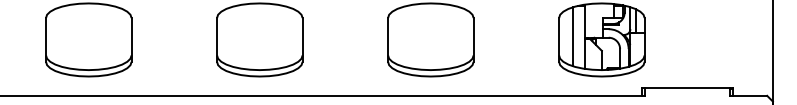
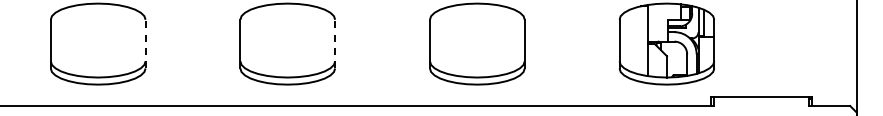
line: (573, 36) -> (635, 40), removed
line: (131, 39) -> (145, 43), solid -> dashed
line: (302, 39) -> (335, 43), solid -> dashed

